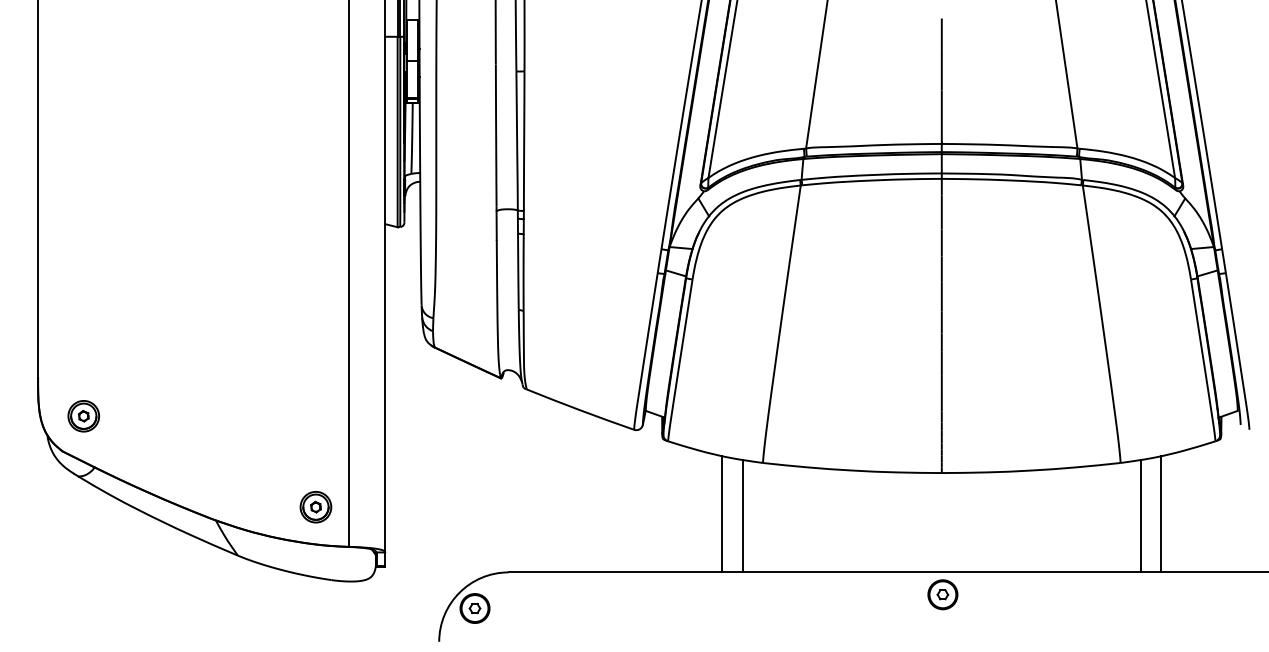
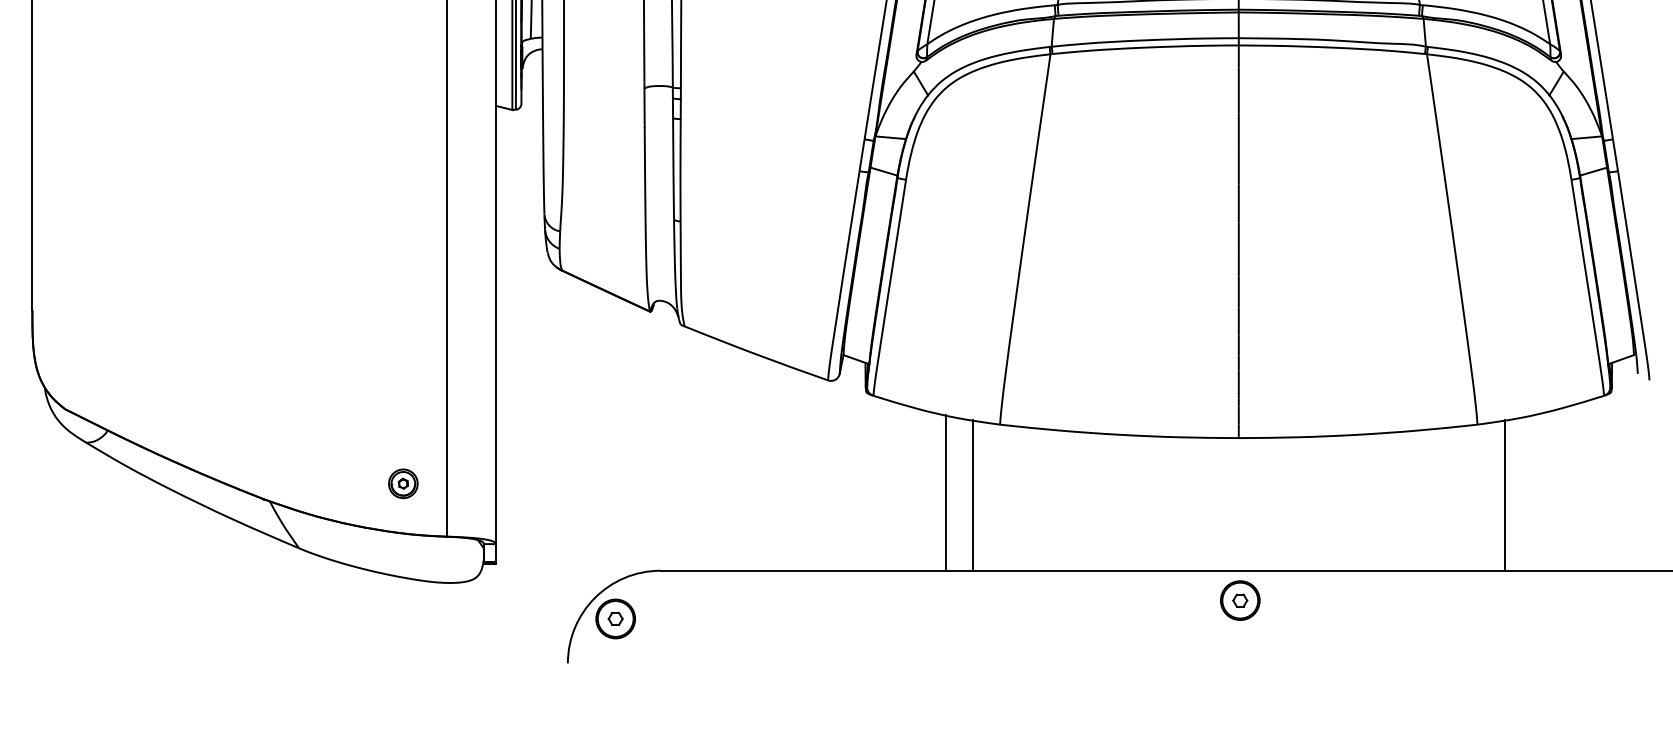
part: (83, 416) -> (93, 362), removed
part: (315, 507) -> (402, 484), size x0.7
line: (1161, 514) -> (1532, 493), removed

